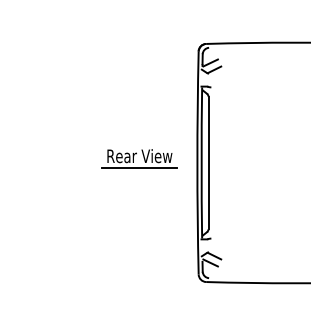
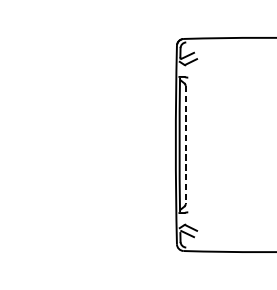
part: (139, 158) -> (124, 140), removed
line: (208, 163) -> (185, 145), solid -> dashed

